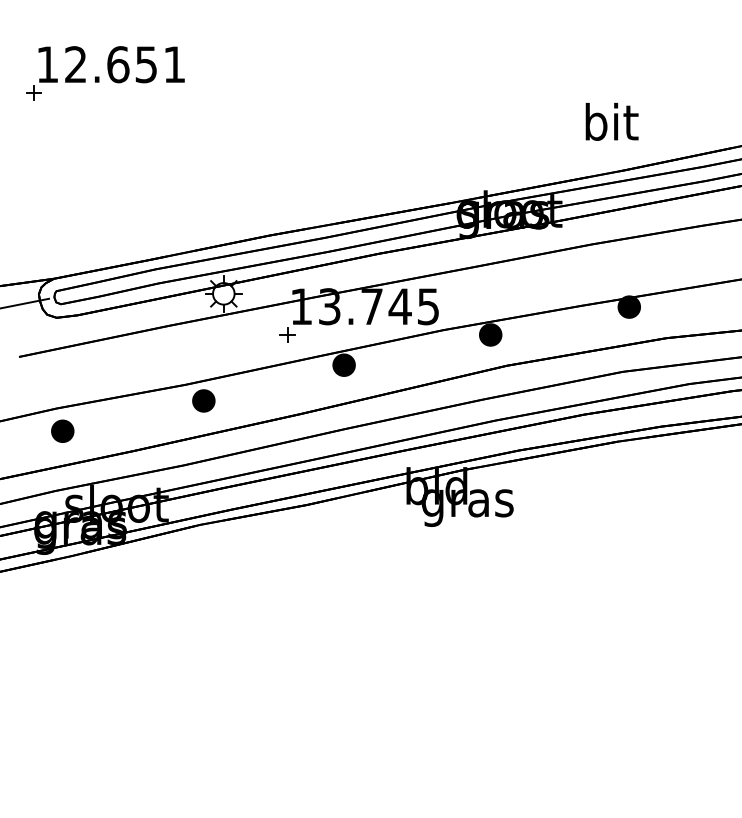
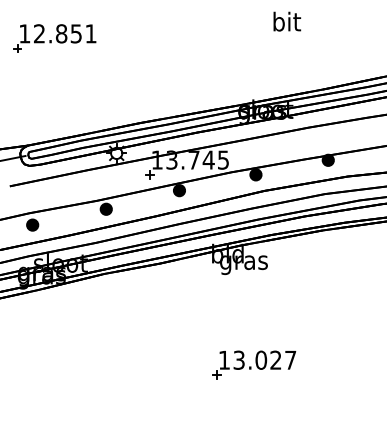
text: (118, 64) -> (61, 33), 12.651 -> 12.851
text: (612, 121) -> (287, 21), moved
part: (487, 698) -> (254, 364), added

